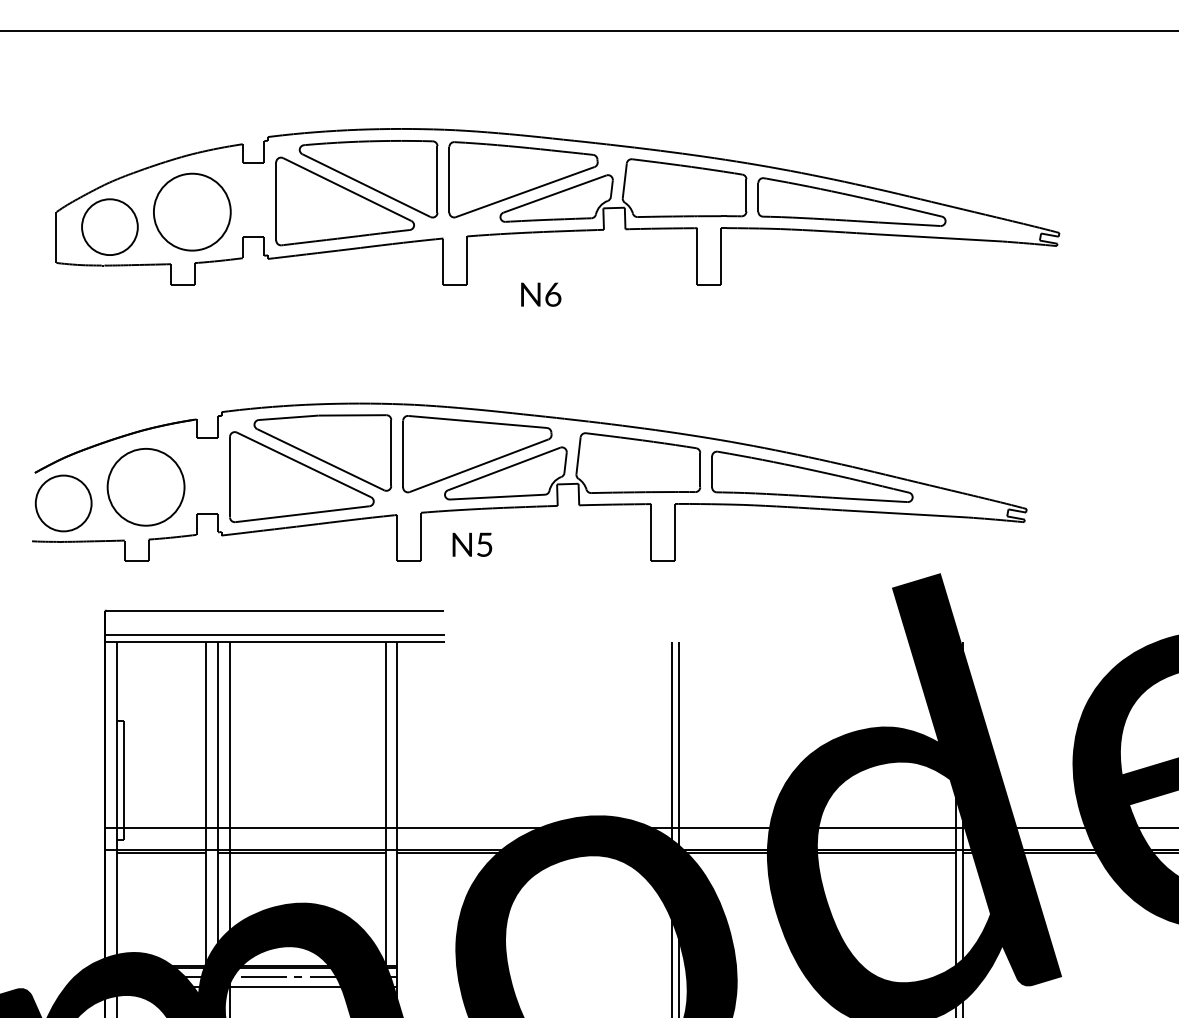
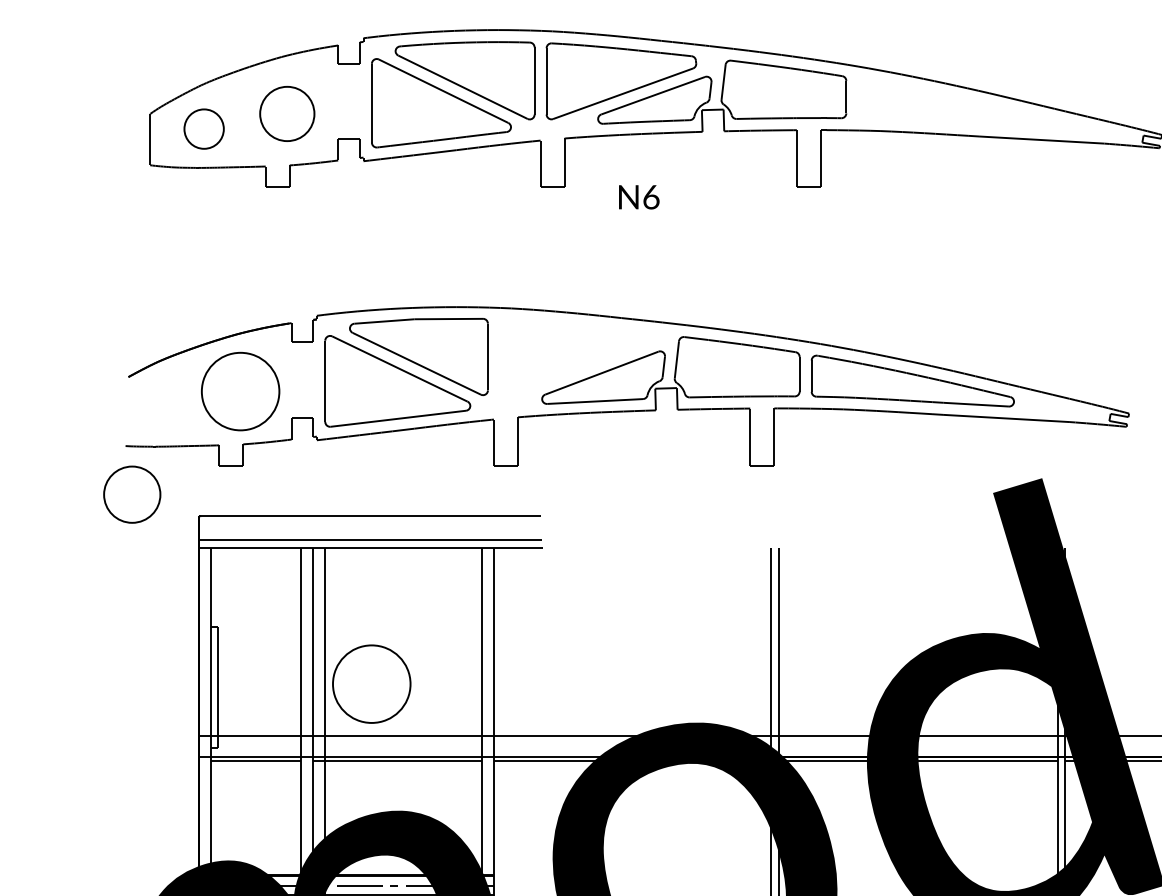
part: (851, 201) -> (952, 103), removed
part: (192, 211) -> (287, 113), size x0.7
part: (109, 226) -> (203, 128), size x0.7
part: (477, 454) -> (574, 358), removed
part: (63, 503) -> (132, 494), moved
part: (472, 544) -> (569, 449), removed
part: (275, 777) -> (371, 684), added

